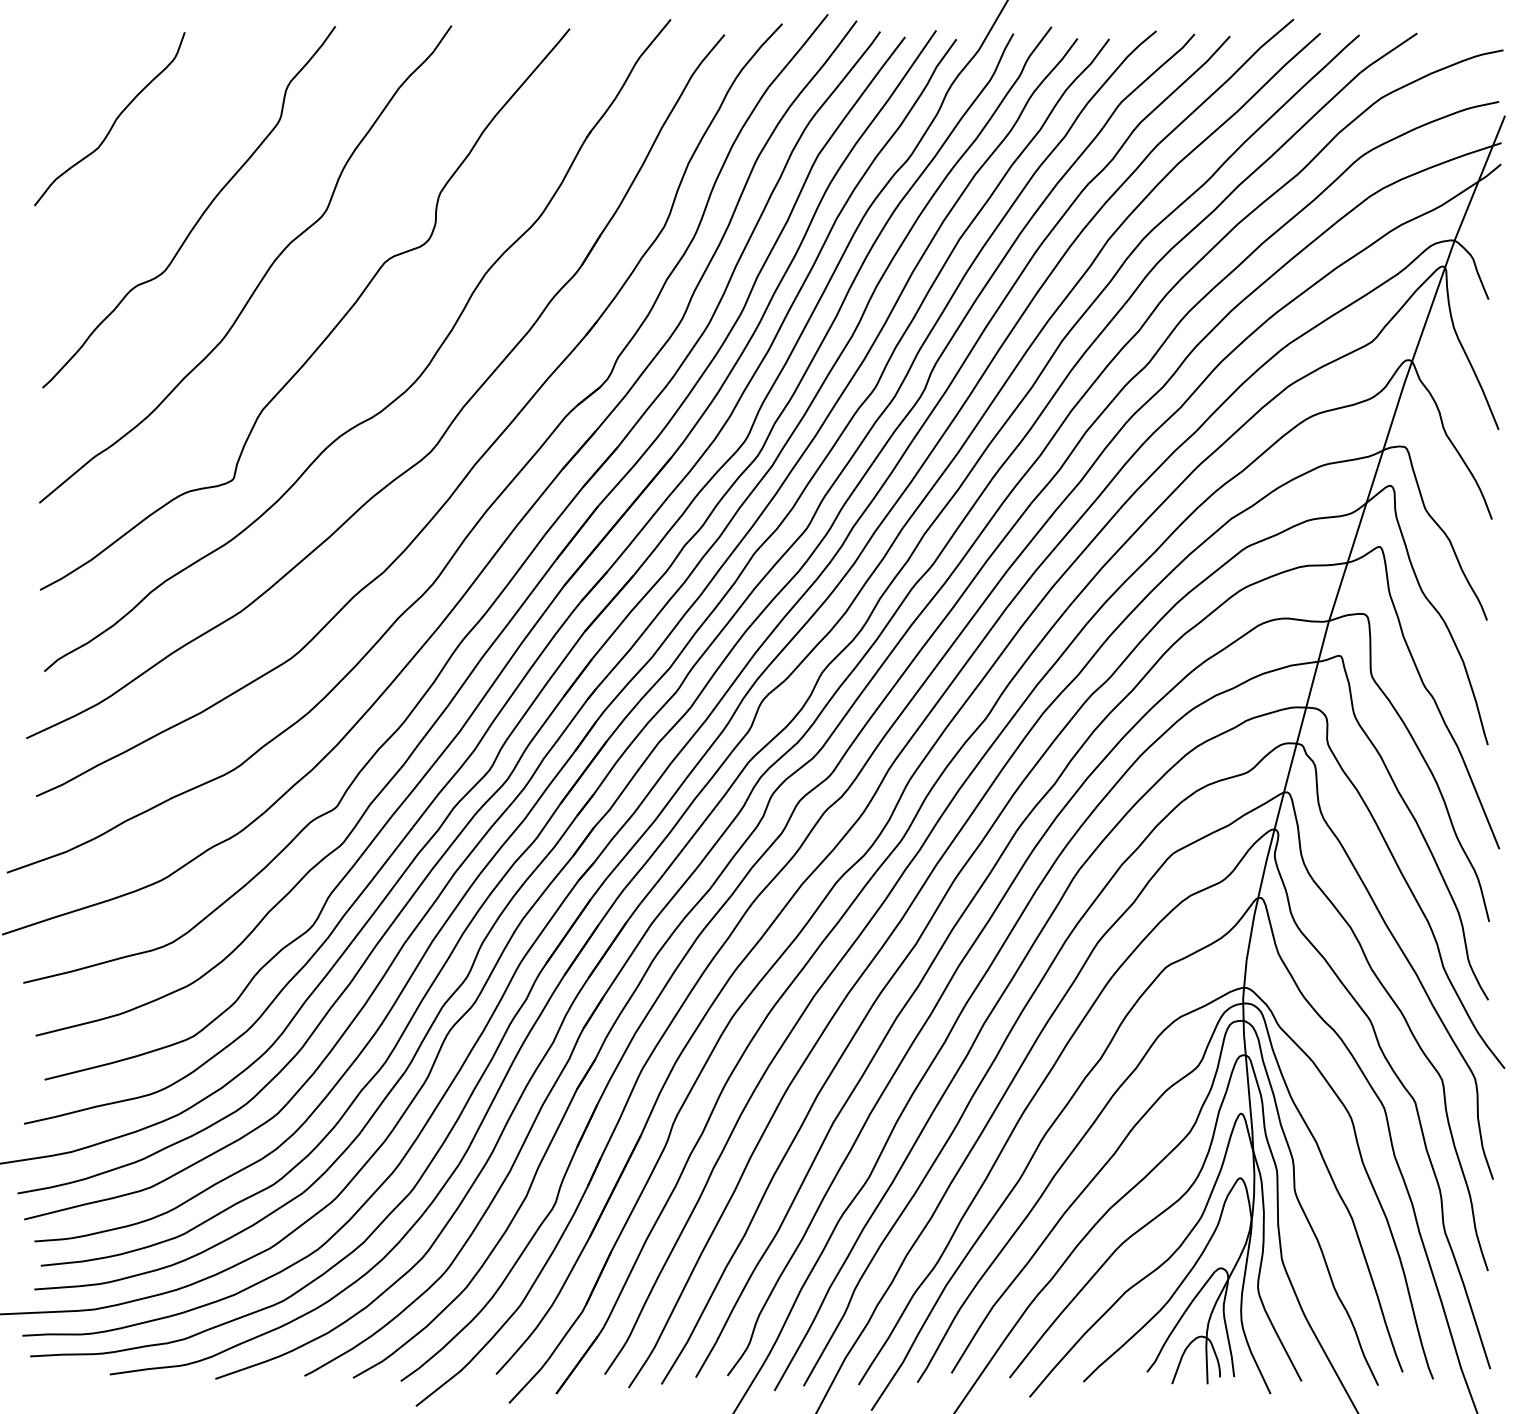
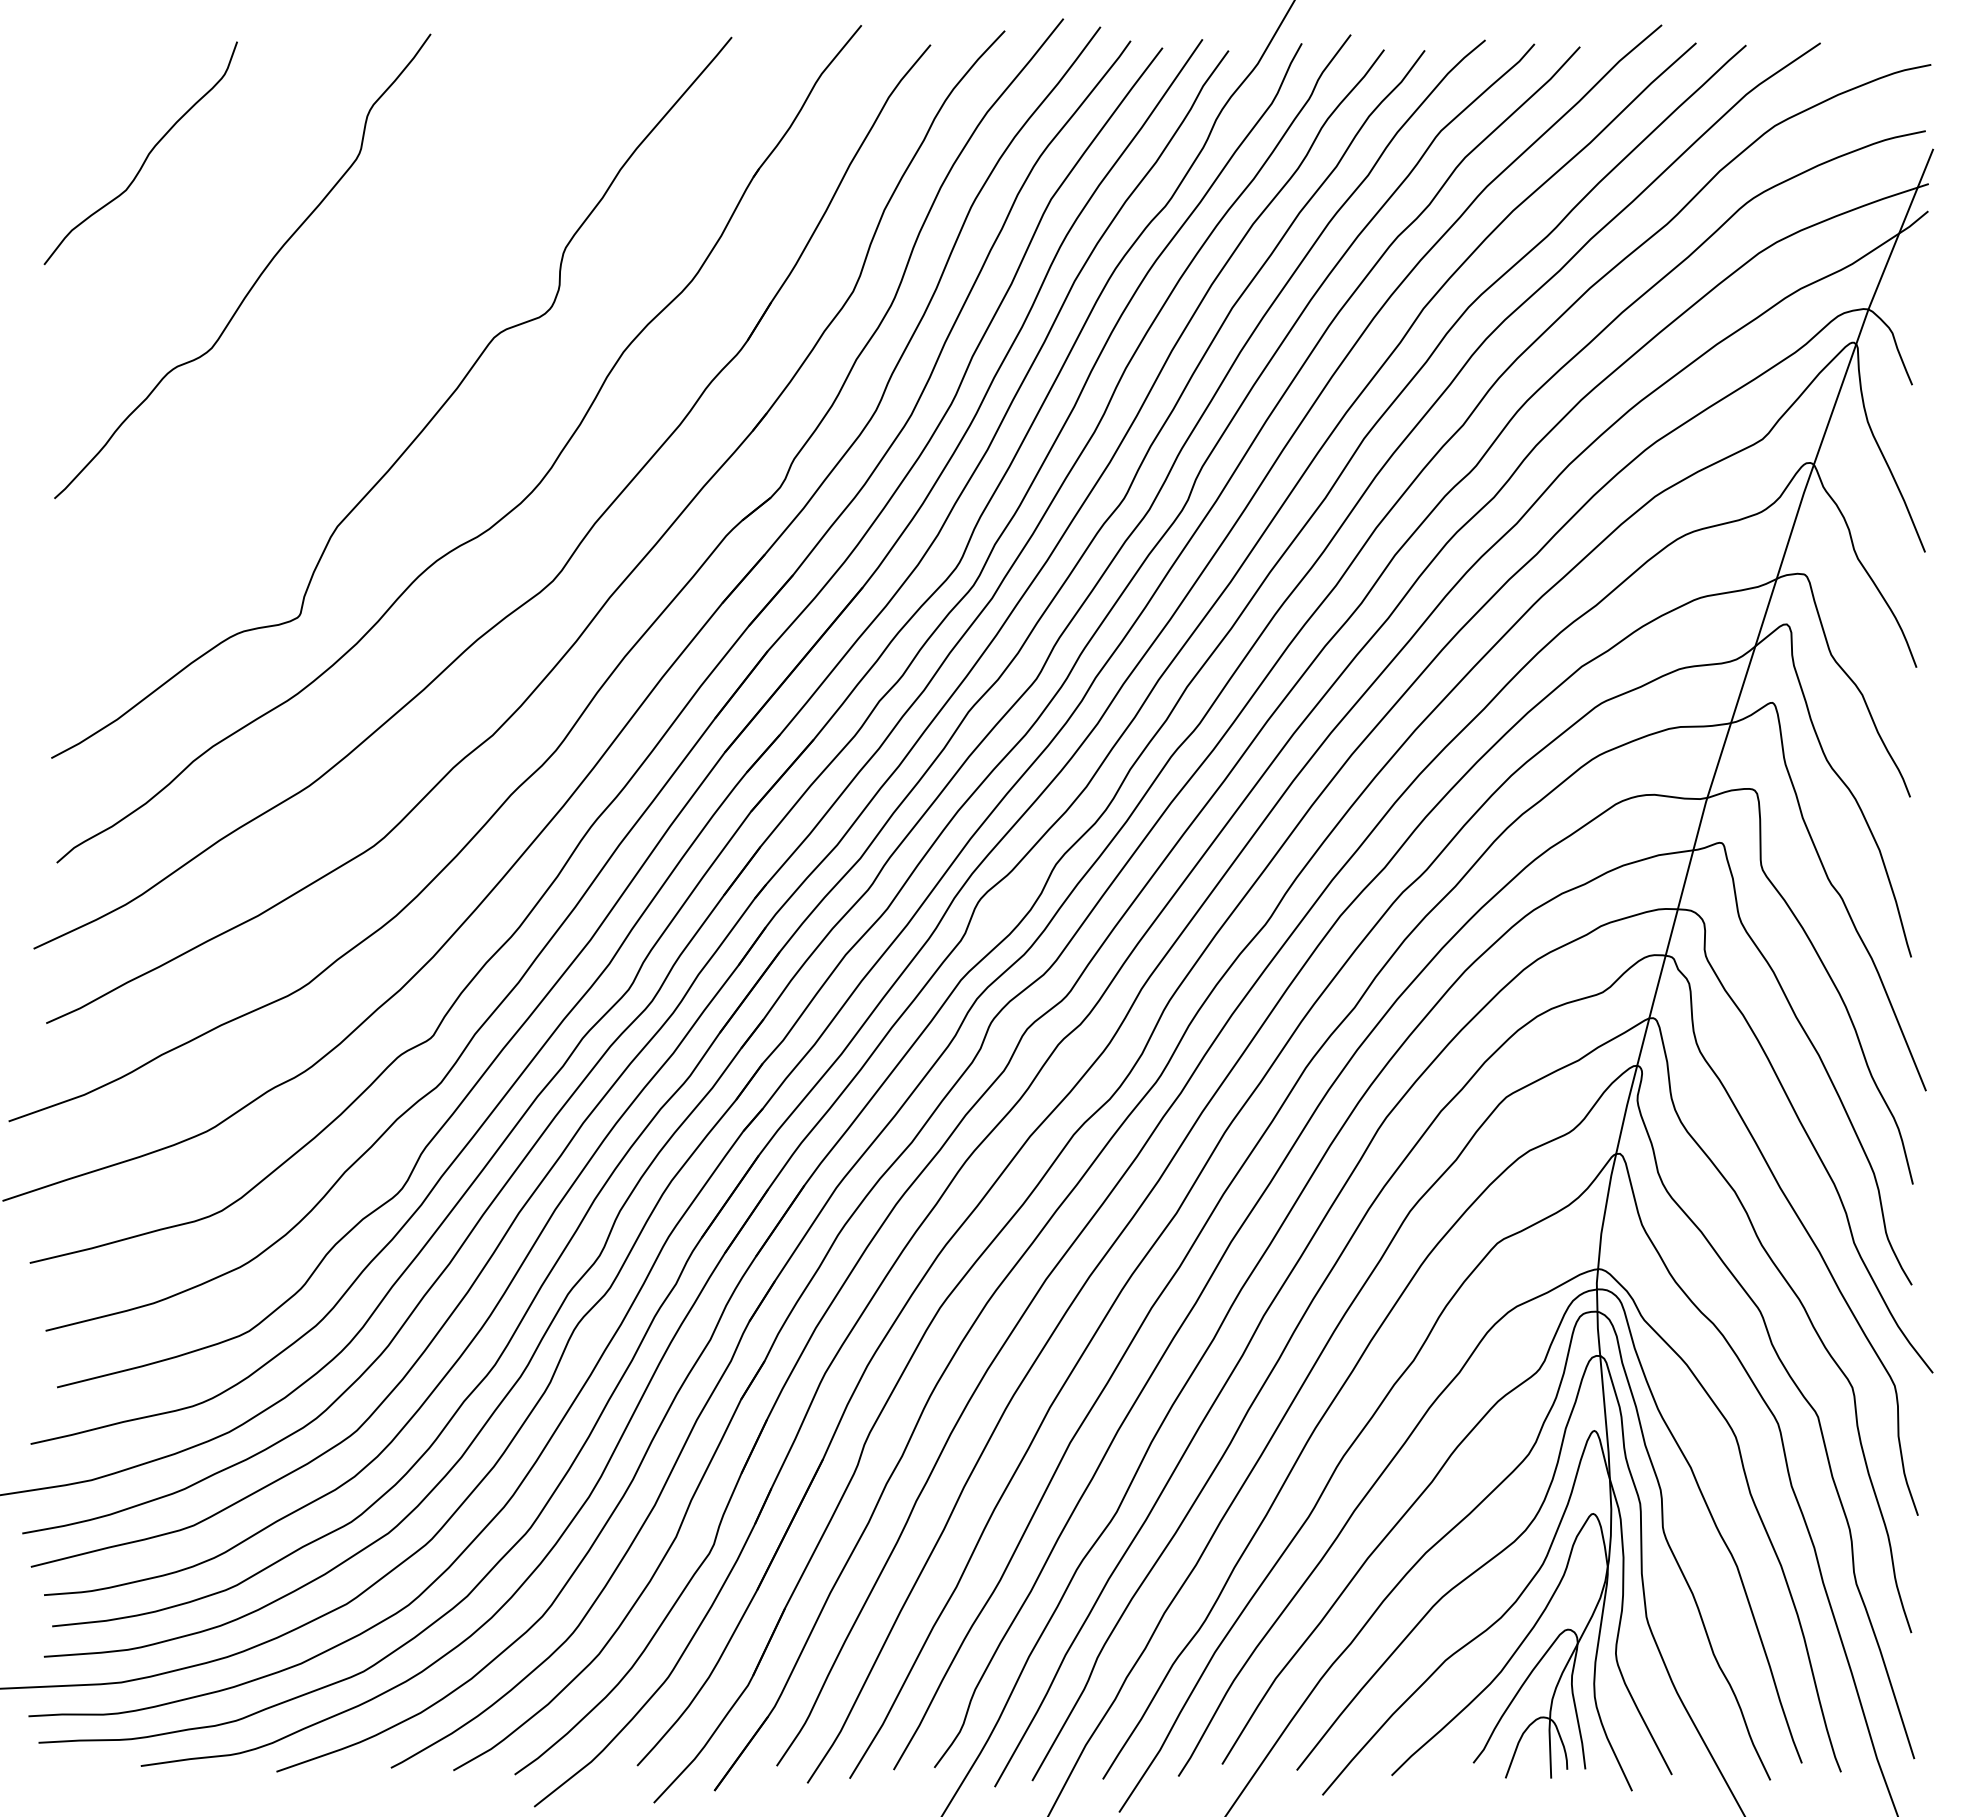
curve: (263, 275) -> (338, 354), removed

